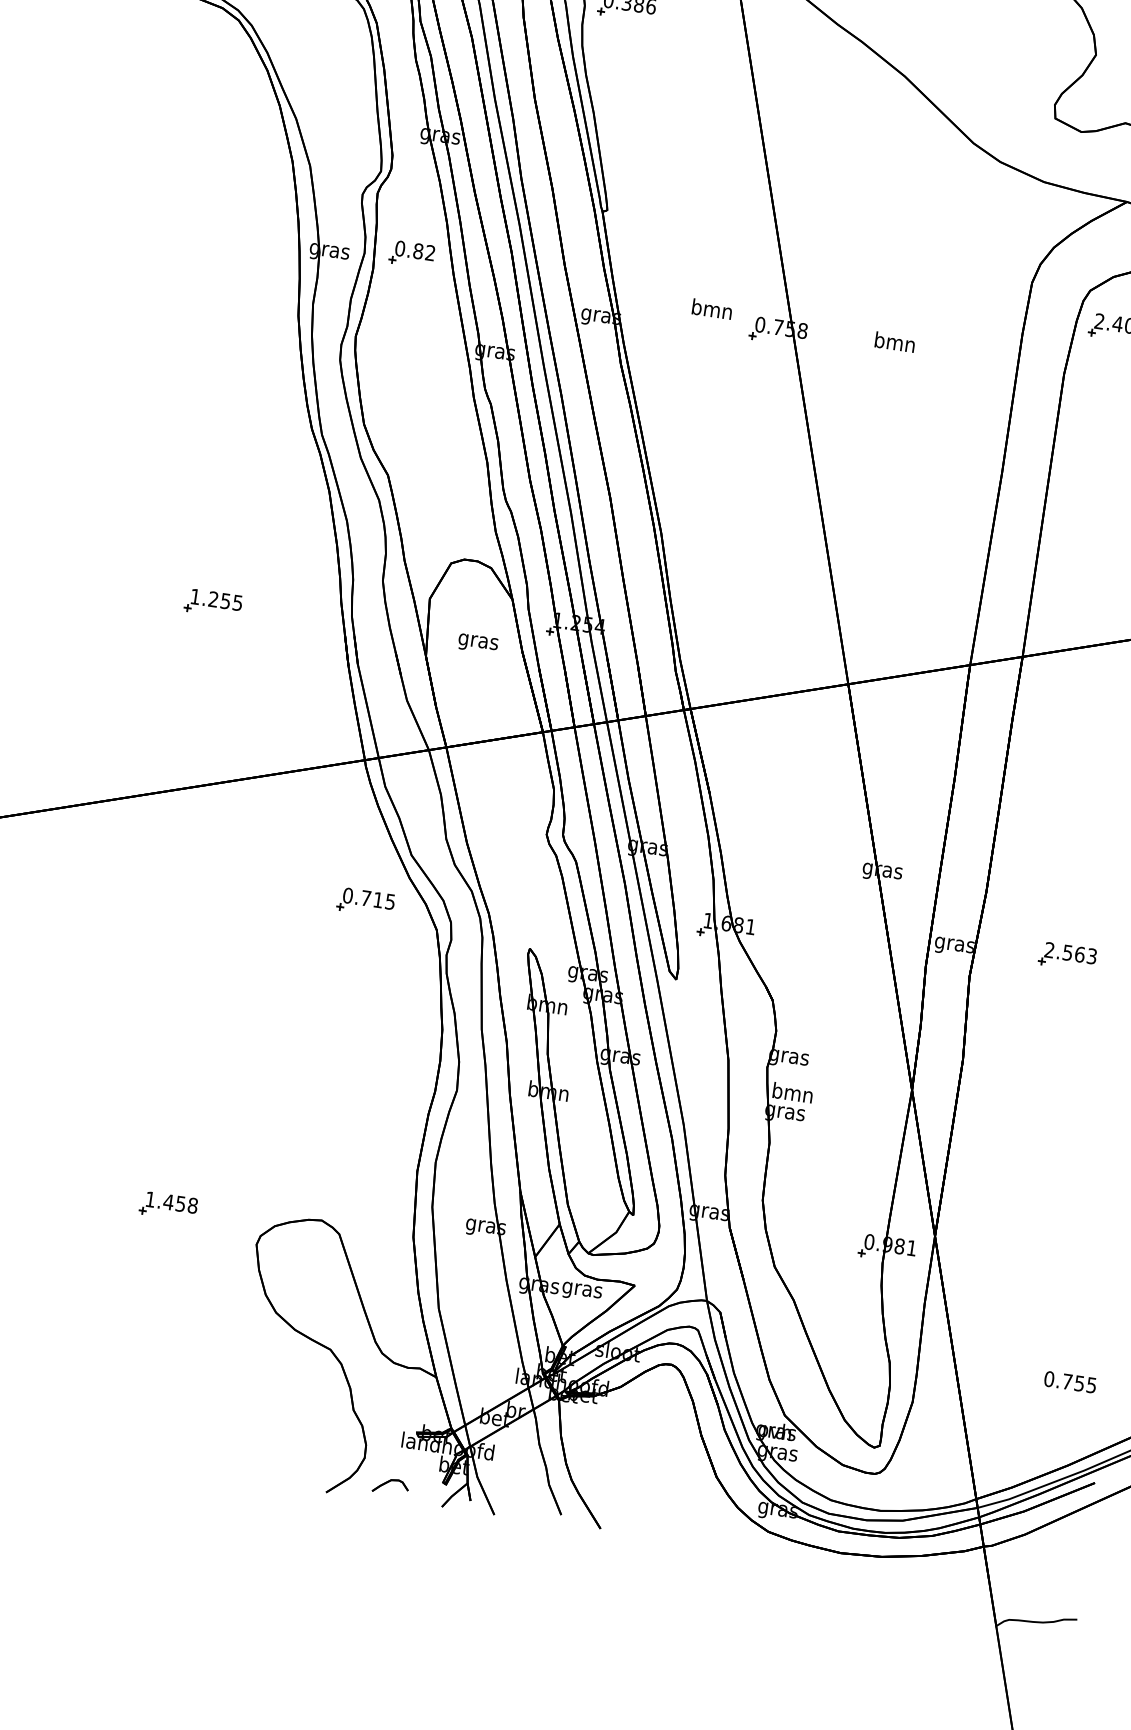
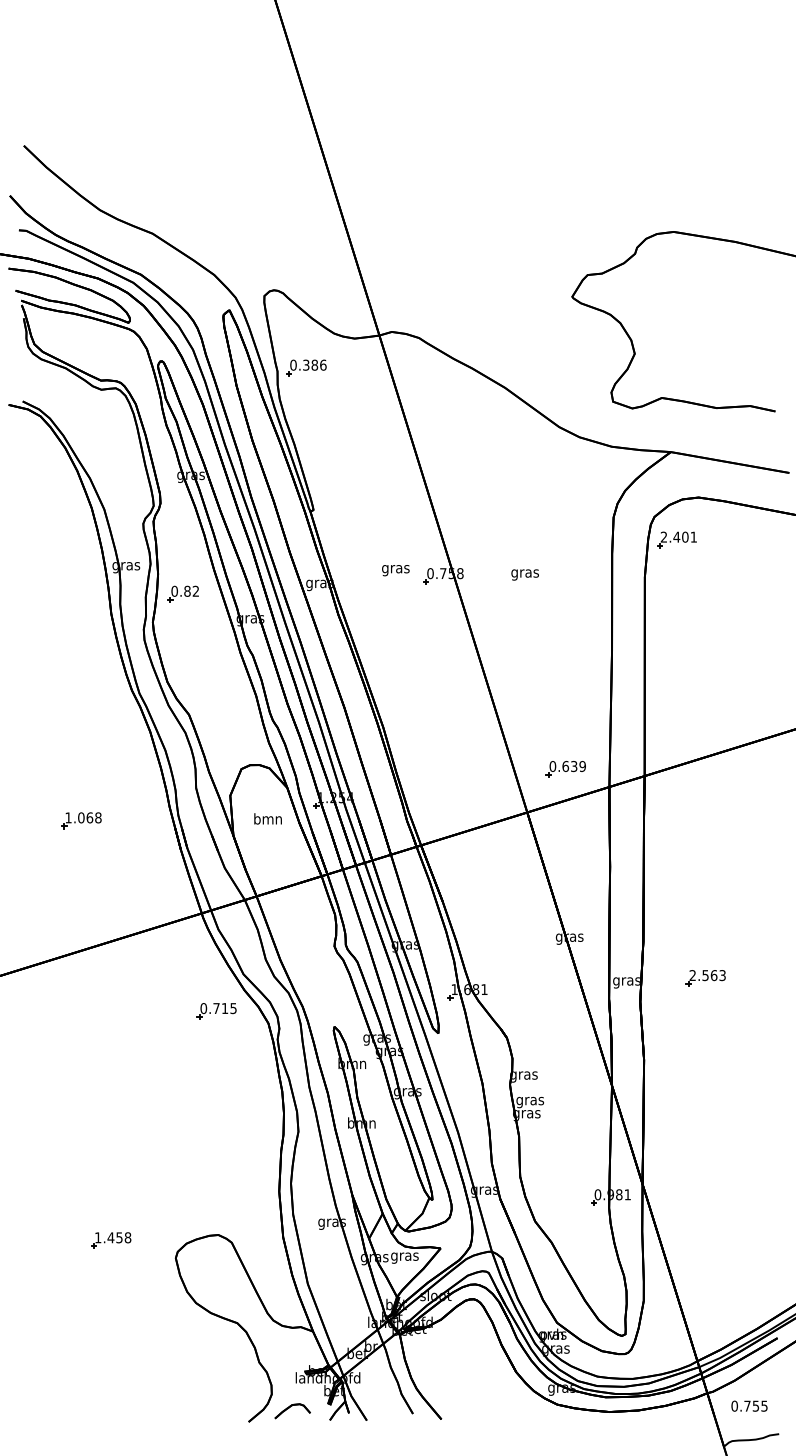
part: (410, 253) -> (182, 593), moved
text: (711, 311) -> (395, 569), bmn -> gras
text: (893, 344) -> (524, 573), bmn -> gras
text: (225, 600) -> (89, 817), 1.255 -> 1.068
part: (911, 631) -> (565, 769), added
text: (477, 641) -> (267, 820), gras -> bmn
text: (792, 1095) -> (530, 1101), bmn -> gras
text: (1070, 1381) -> (749, 1405), moved
part: (390, 1486) -> (292, 1411), size x1.43

